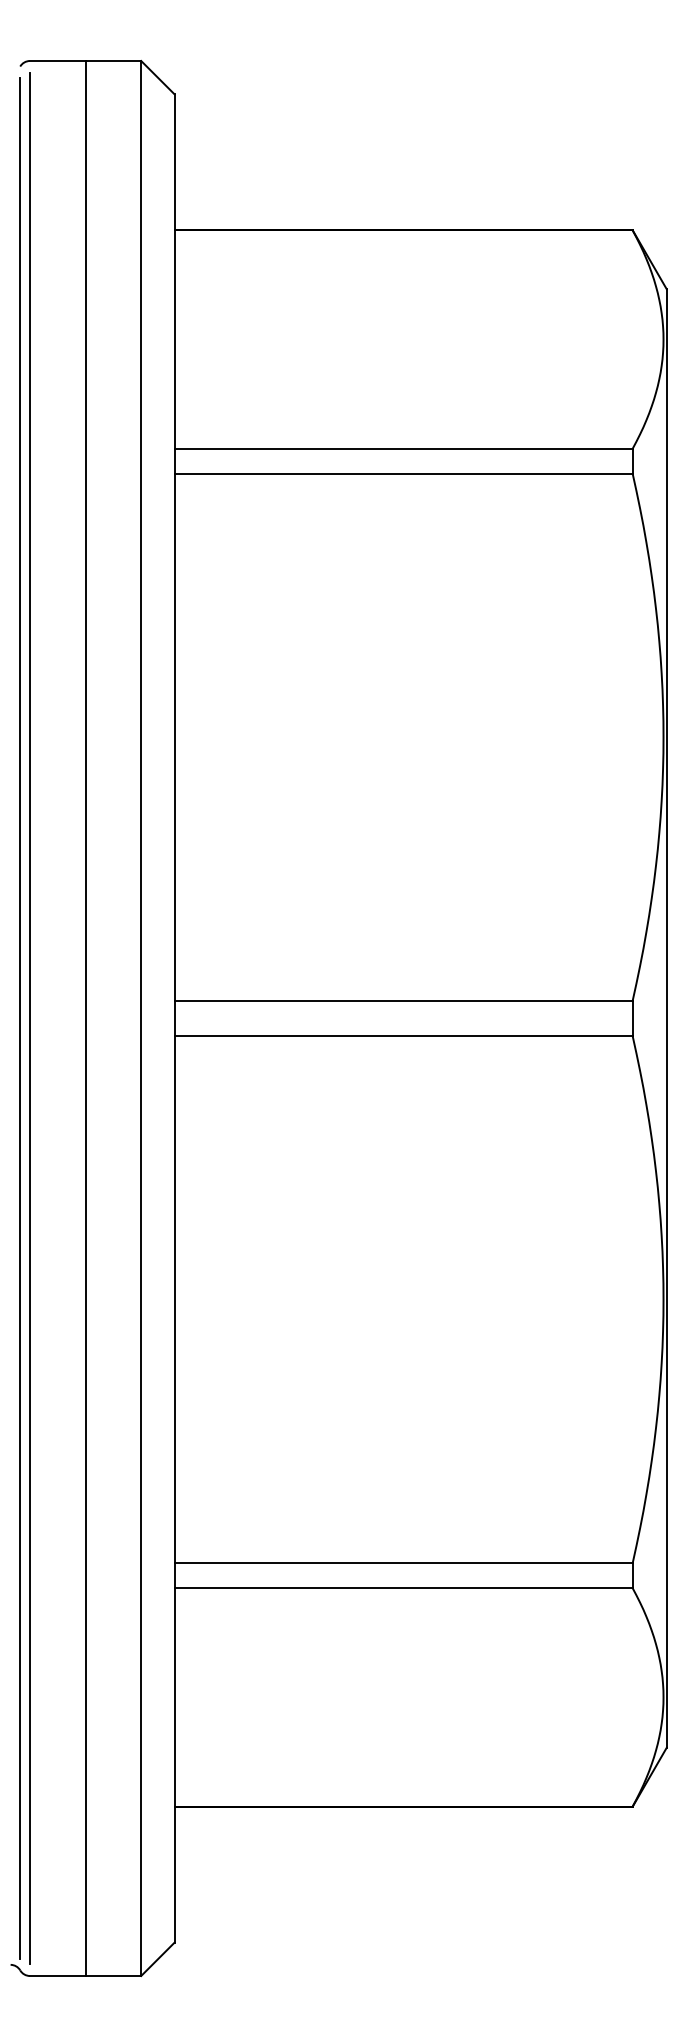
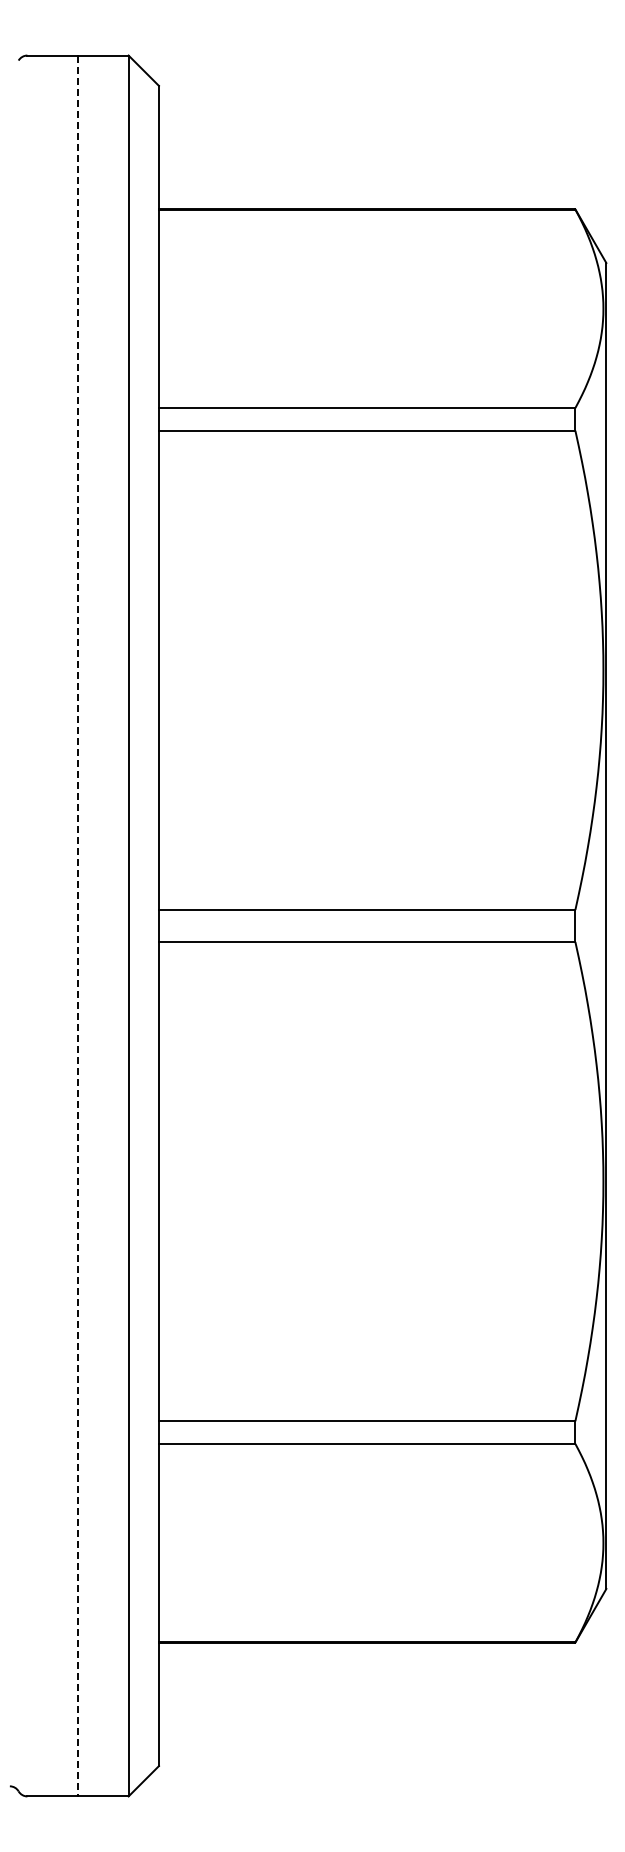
line: (20, 1017) -> (18, 925), removed
line: (30, 1017) -> (27, 925), removed
line: (86, 1019) -> (78, 926), solid -> dashed

